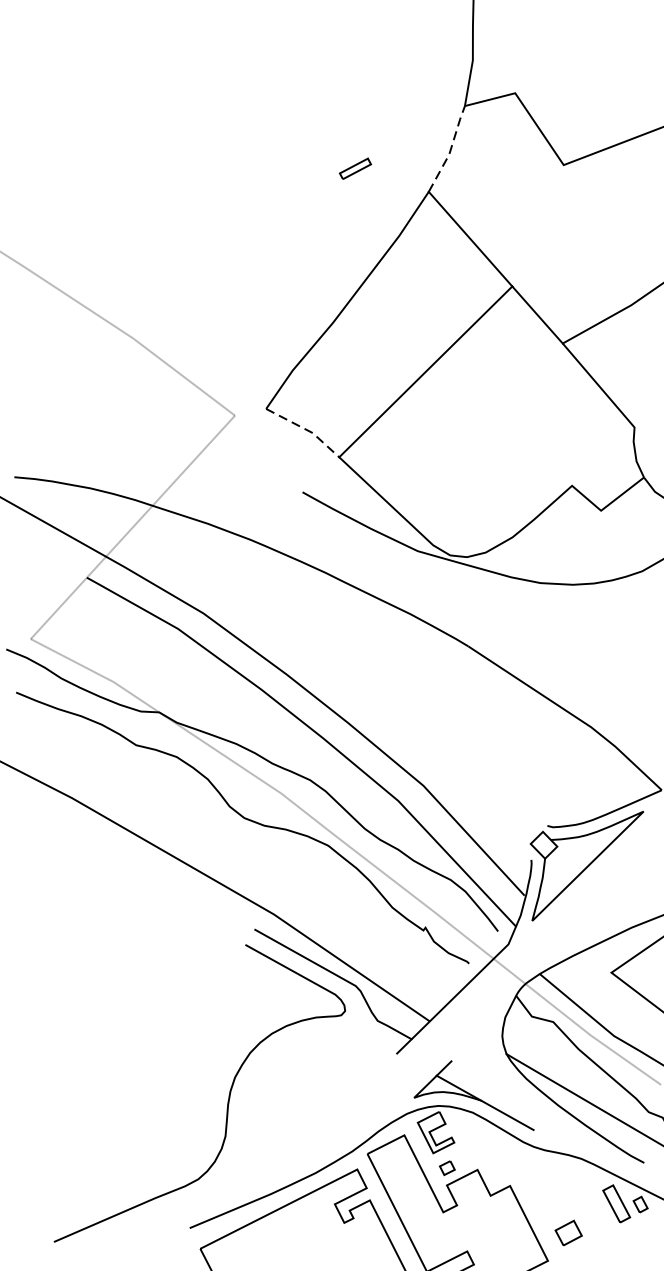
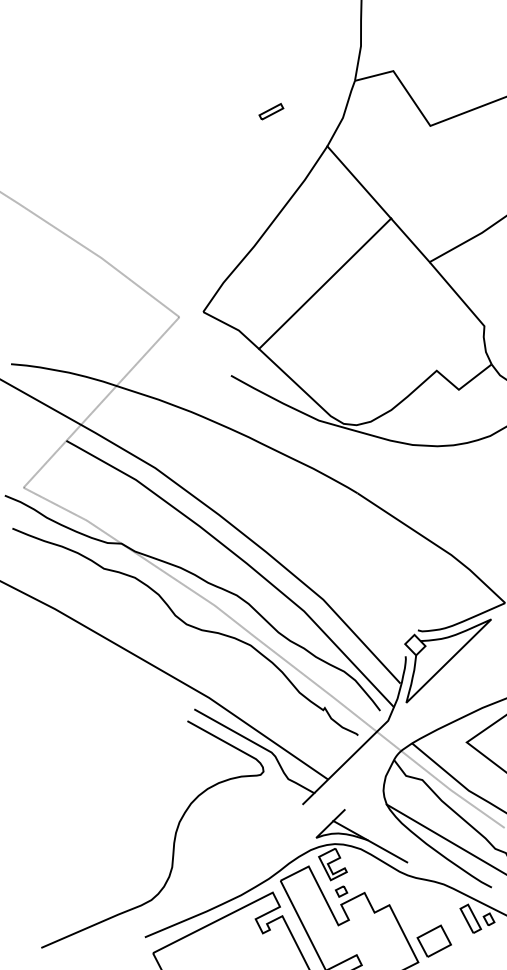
line: (451, 150) -> (344, 114), dashed -> solid
part: (355, 168) -> (271, 111), moved
line: (305, 429) -> (233, 327), dashed -> solid
part: (567, 1232) -> (433, 940), size x1.67

